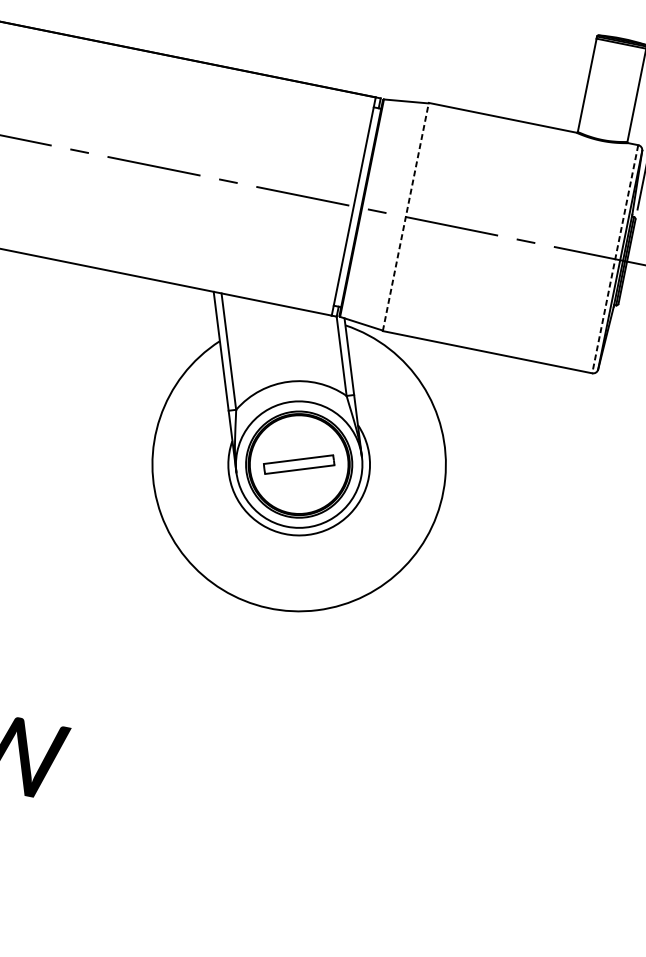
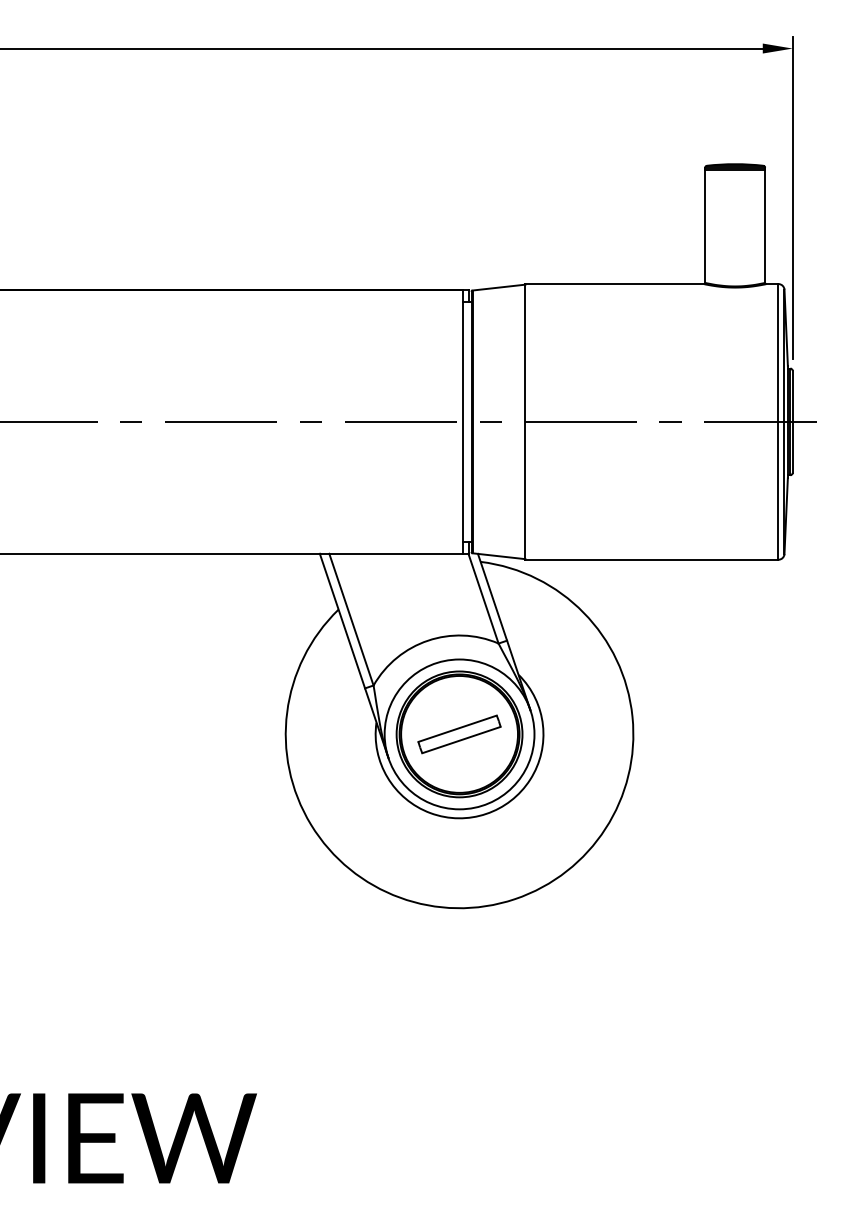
line: (405, 216) -> (525, 421), dashed -> solid
line: (615, 258) -> (778, 421), dashed -> solid

